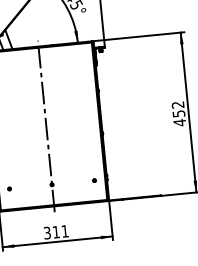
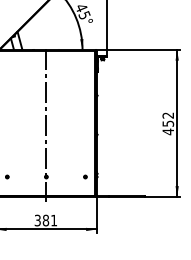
text: (55, 232) -> (45, 220), 311 -> 381

